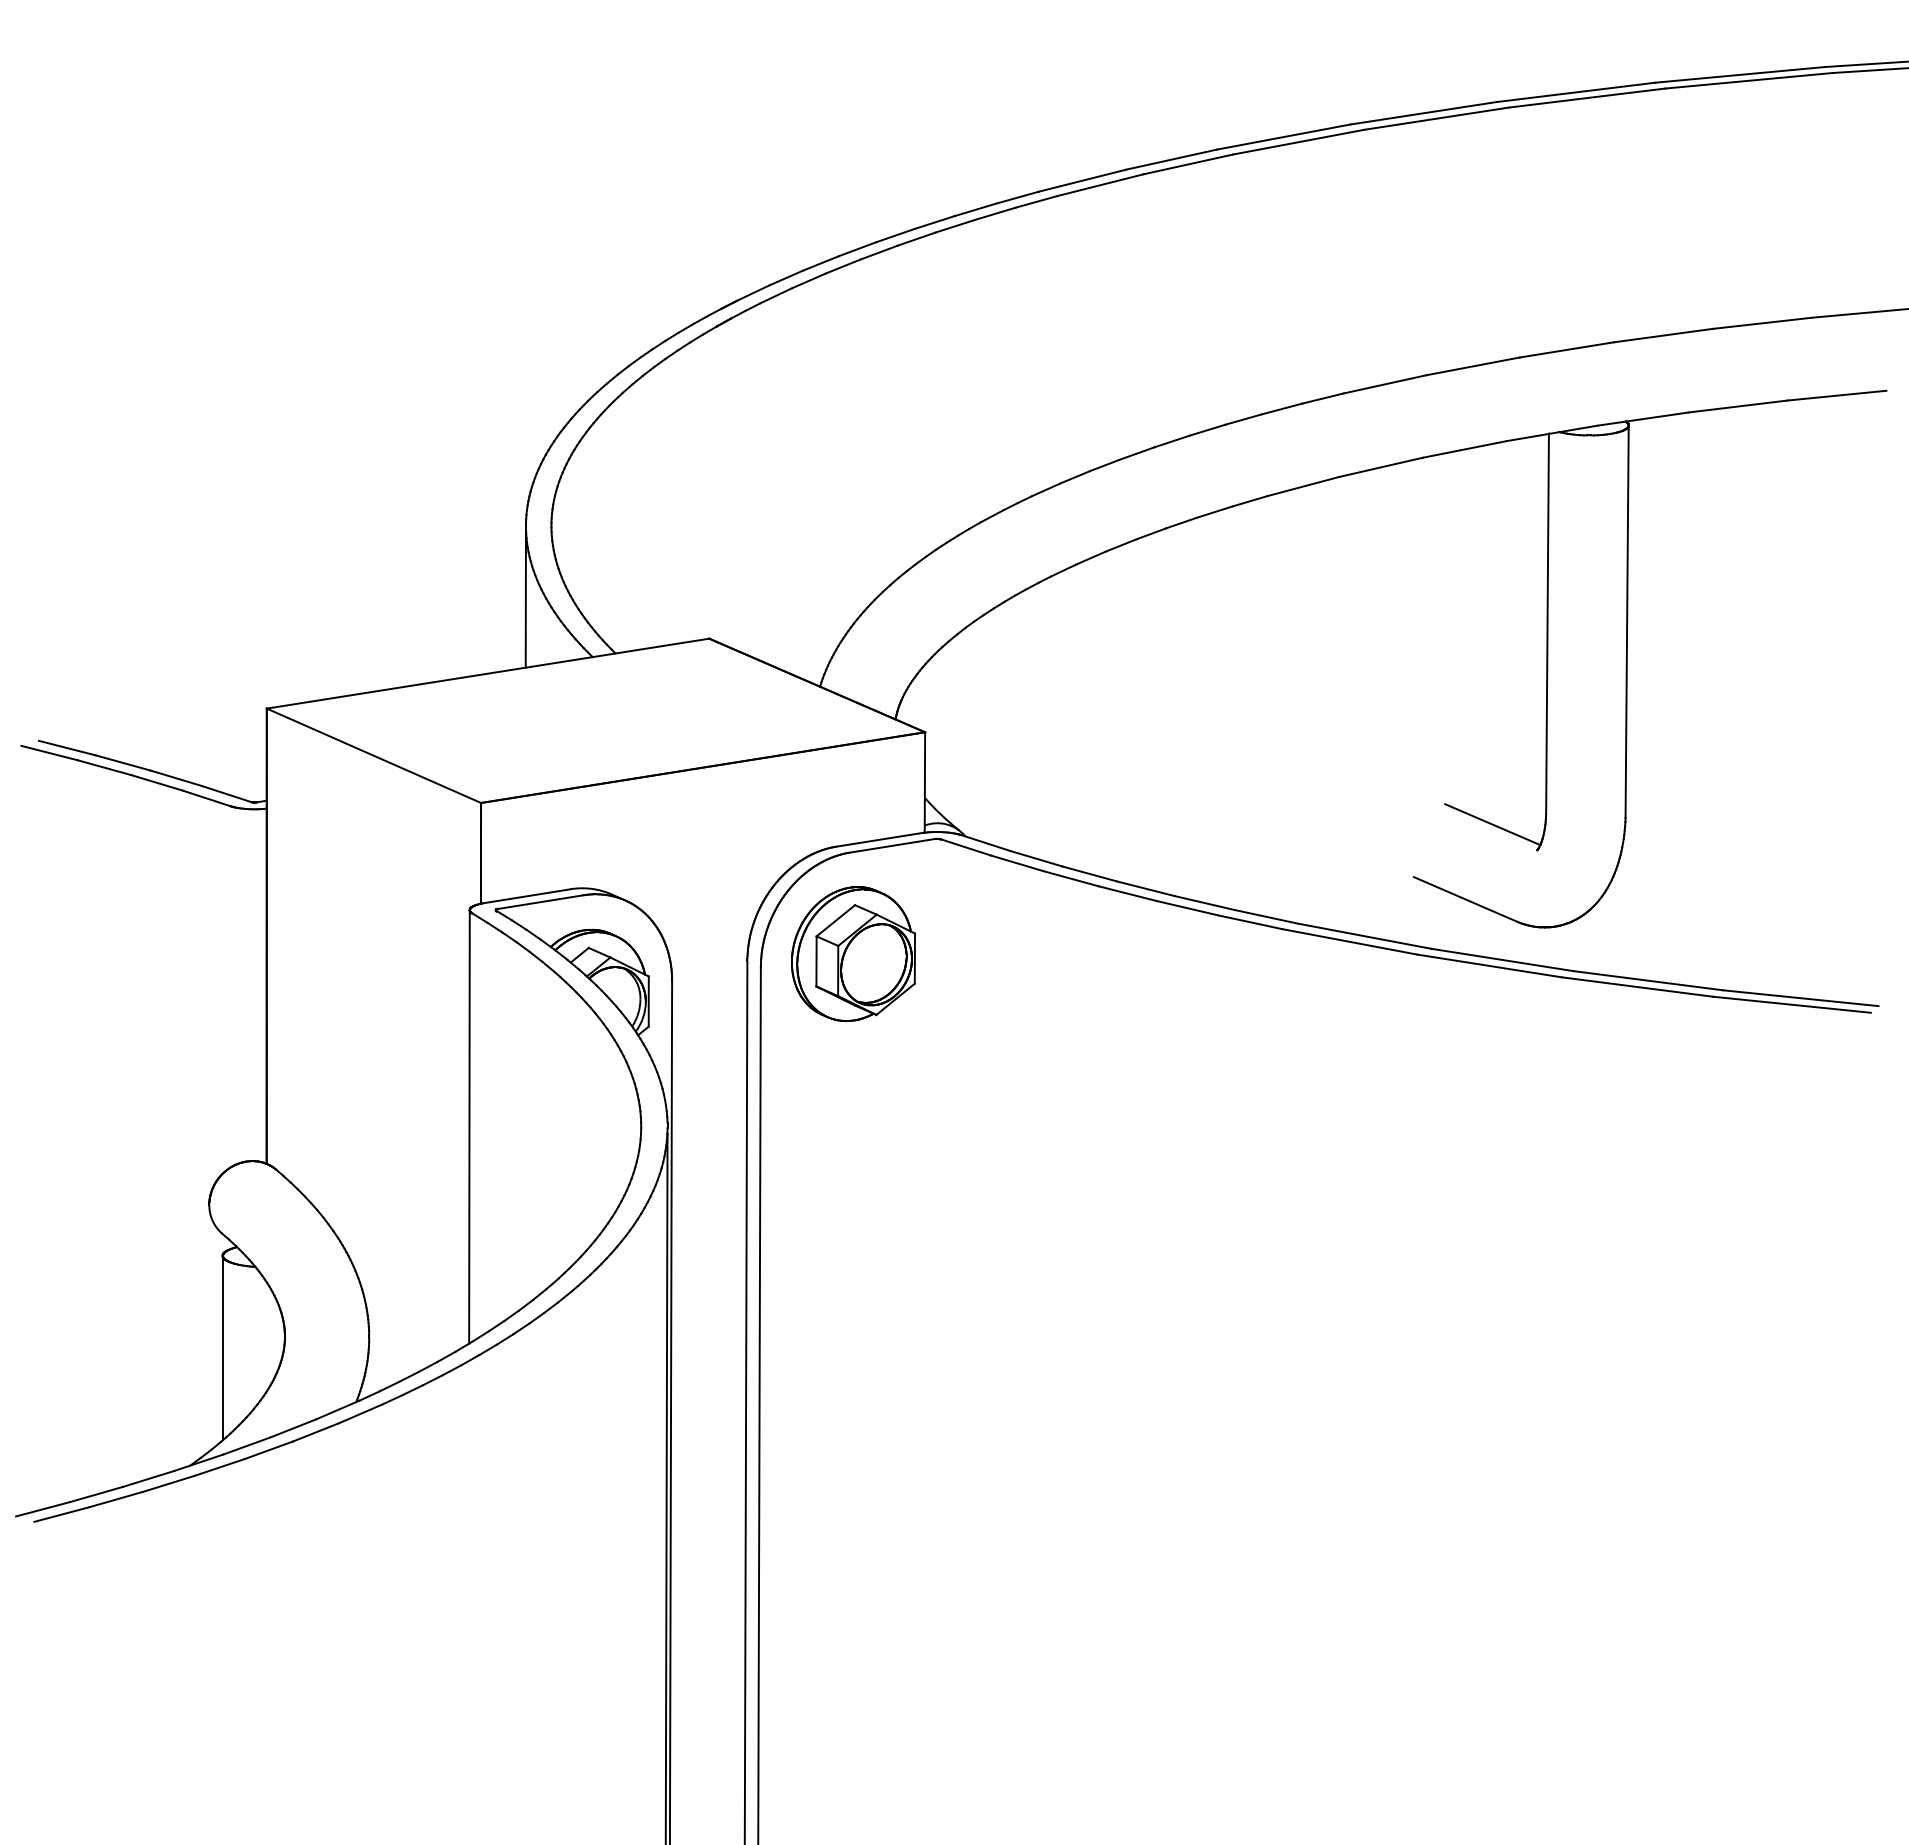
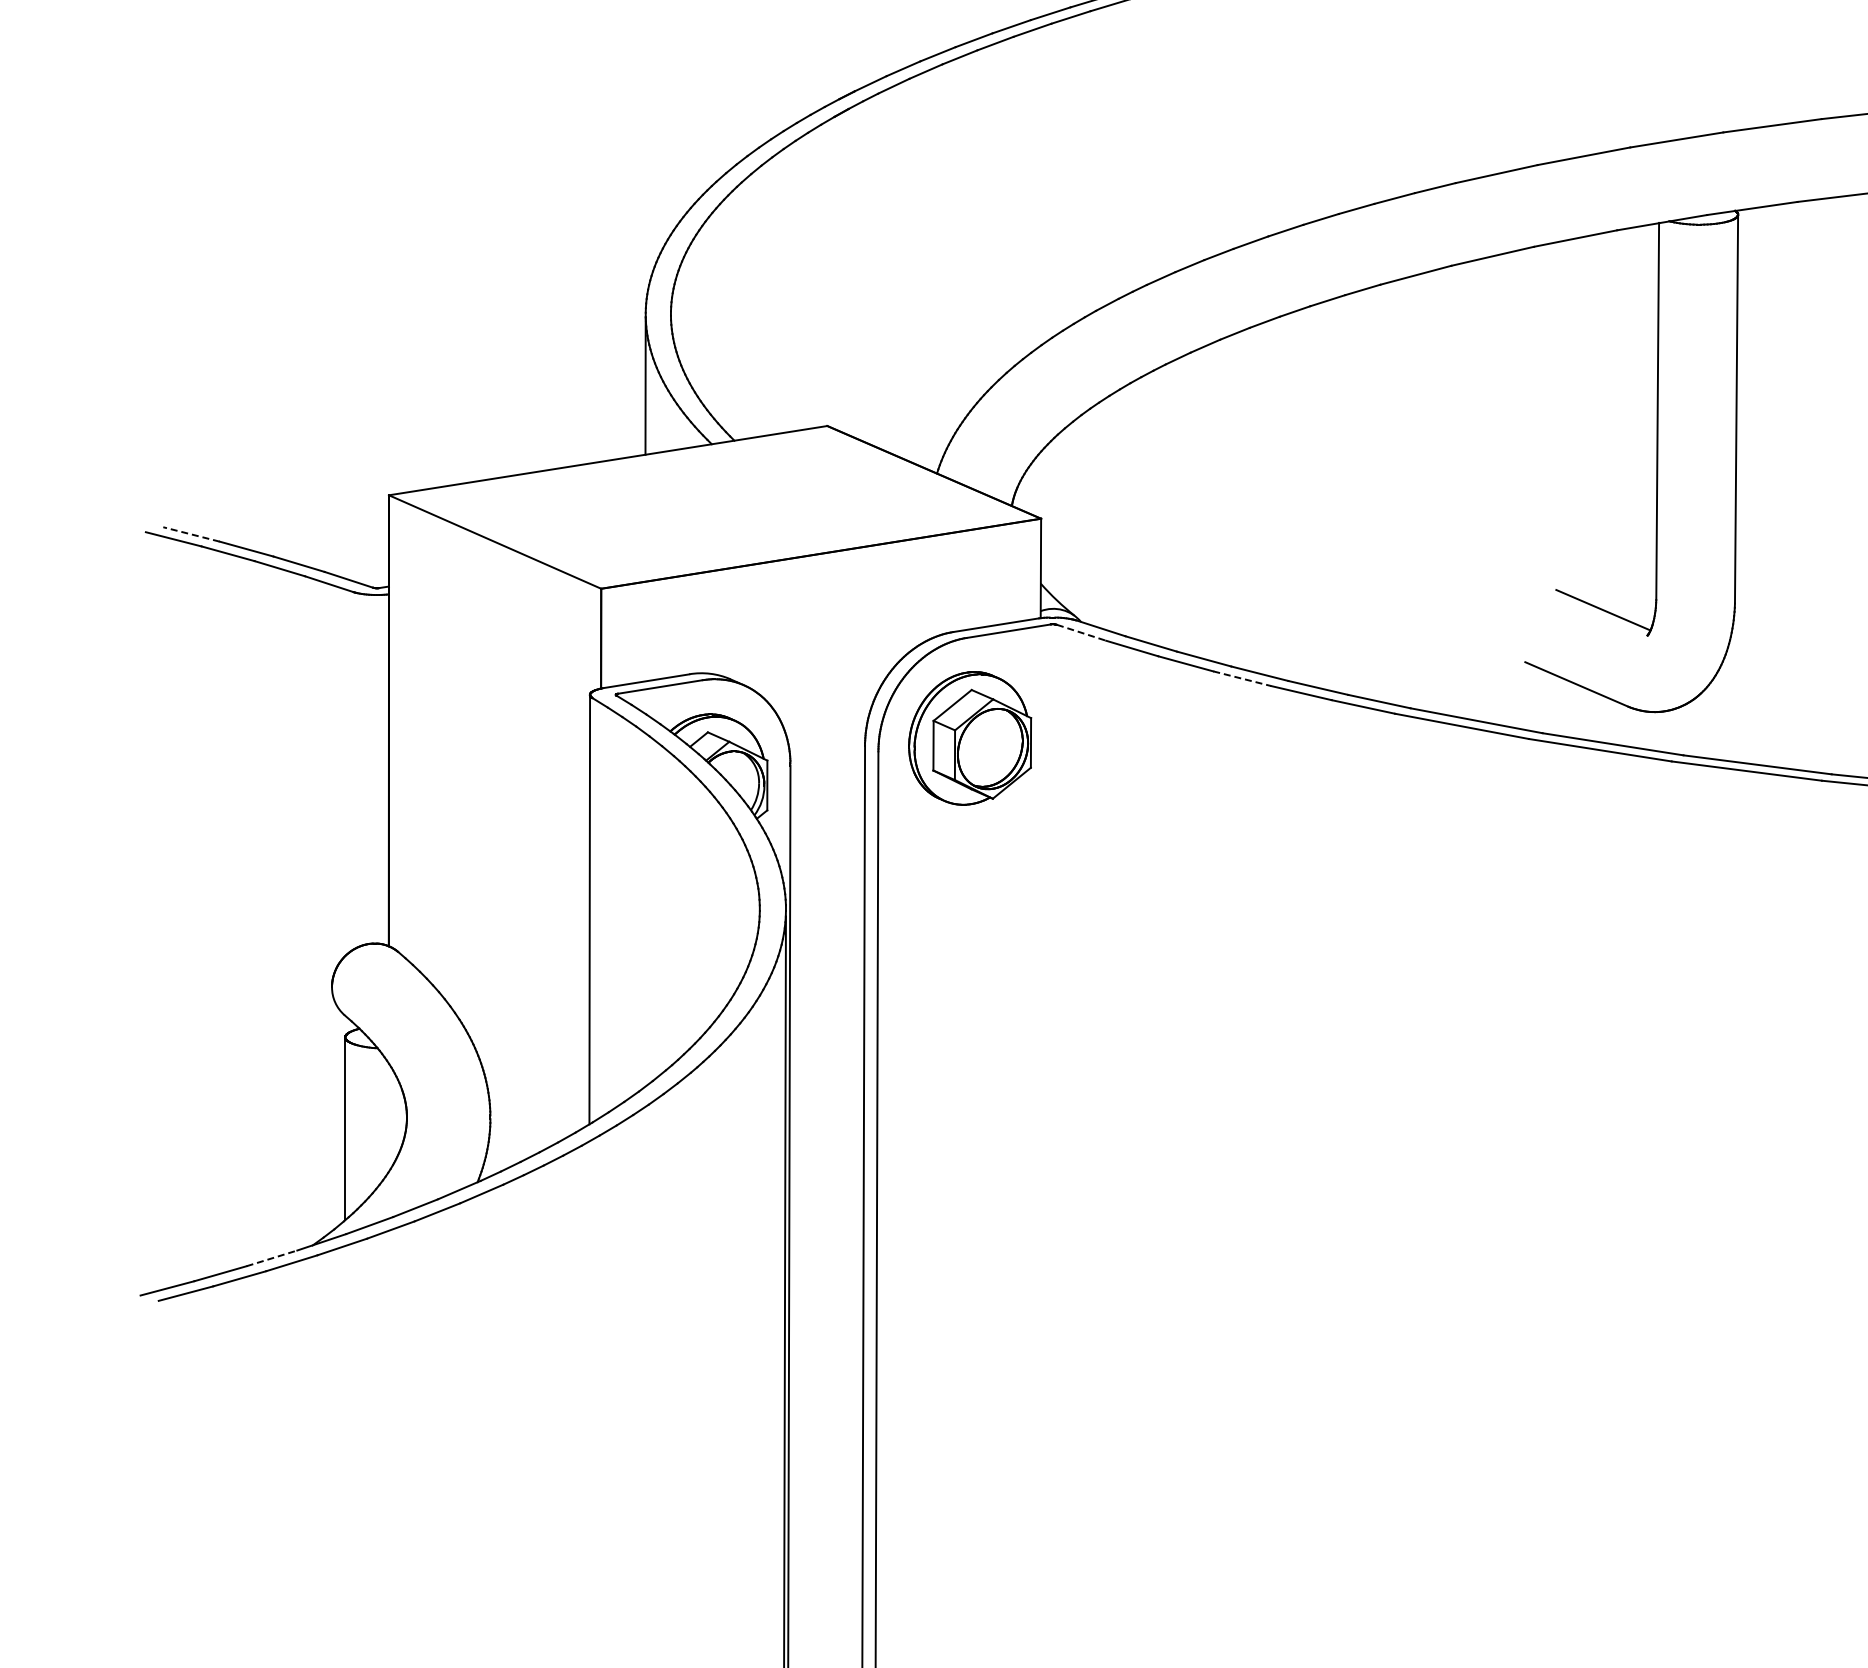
line: (66, 748) -> (190, 534), solid -> dashed
line: (966, 847) -> (1082, 632), solid -> dashed
line: (1128, 893) -> (1242, 678), solid -> dashed
line: (148, 1478) -> (271, 1257), solid -> dashed

